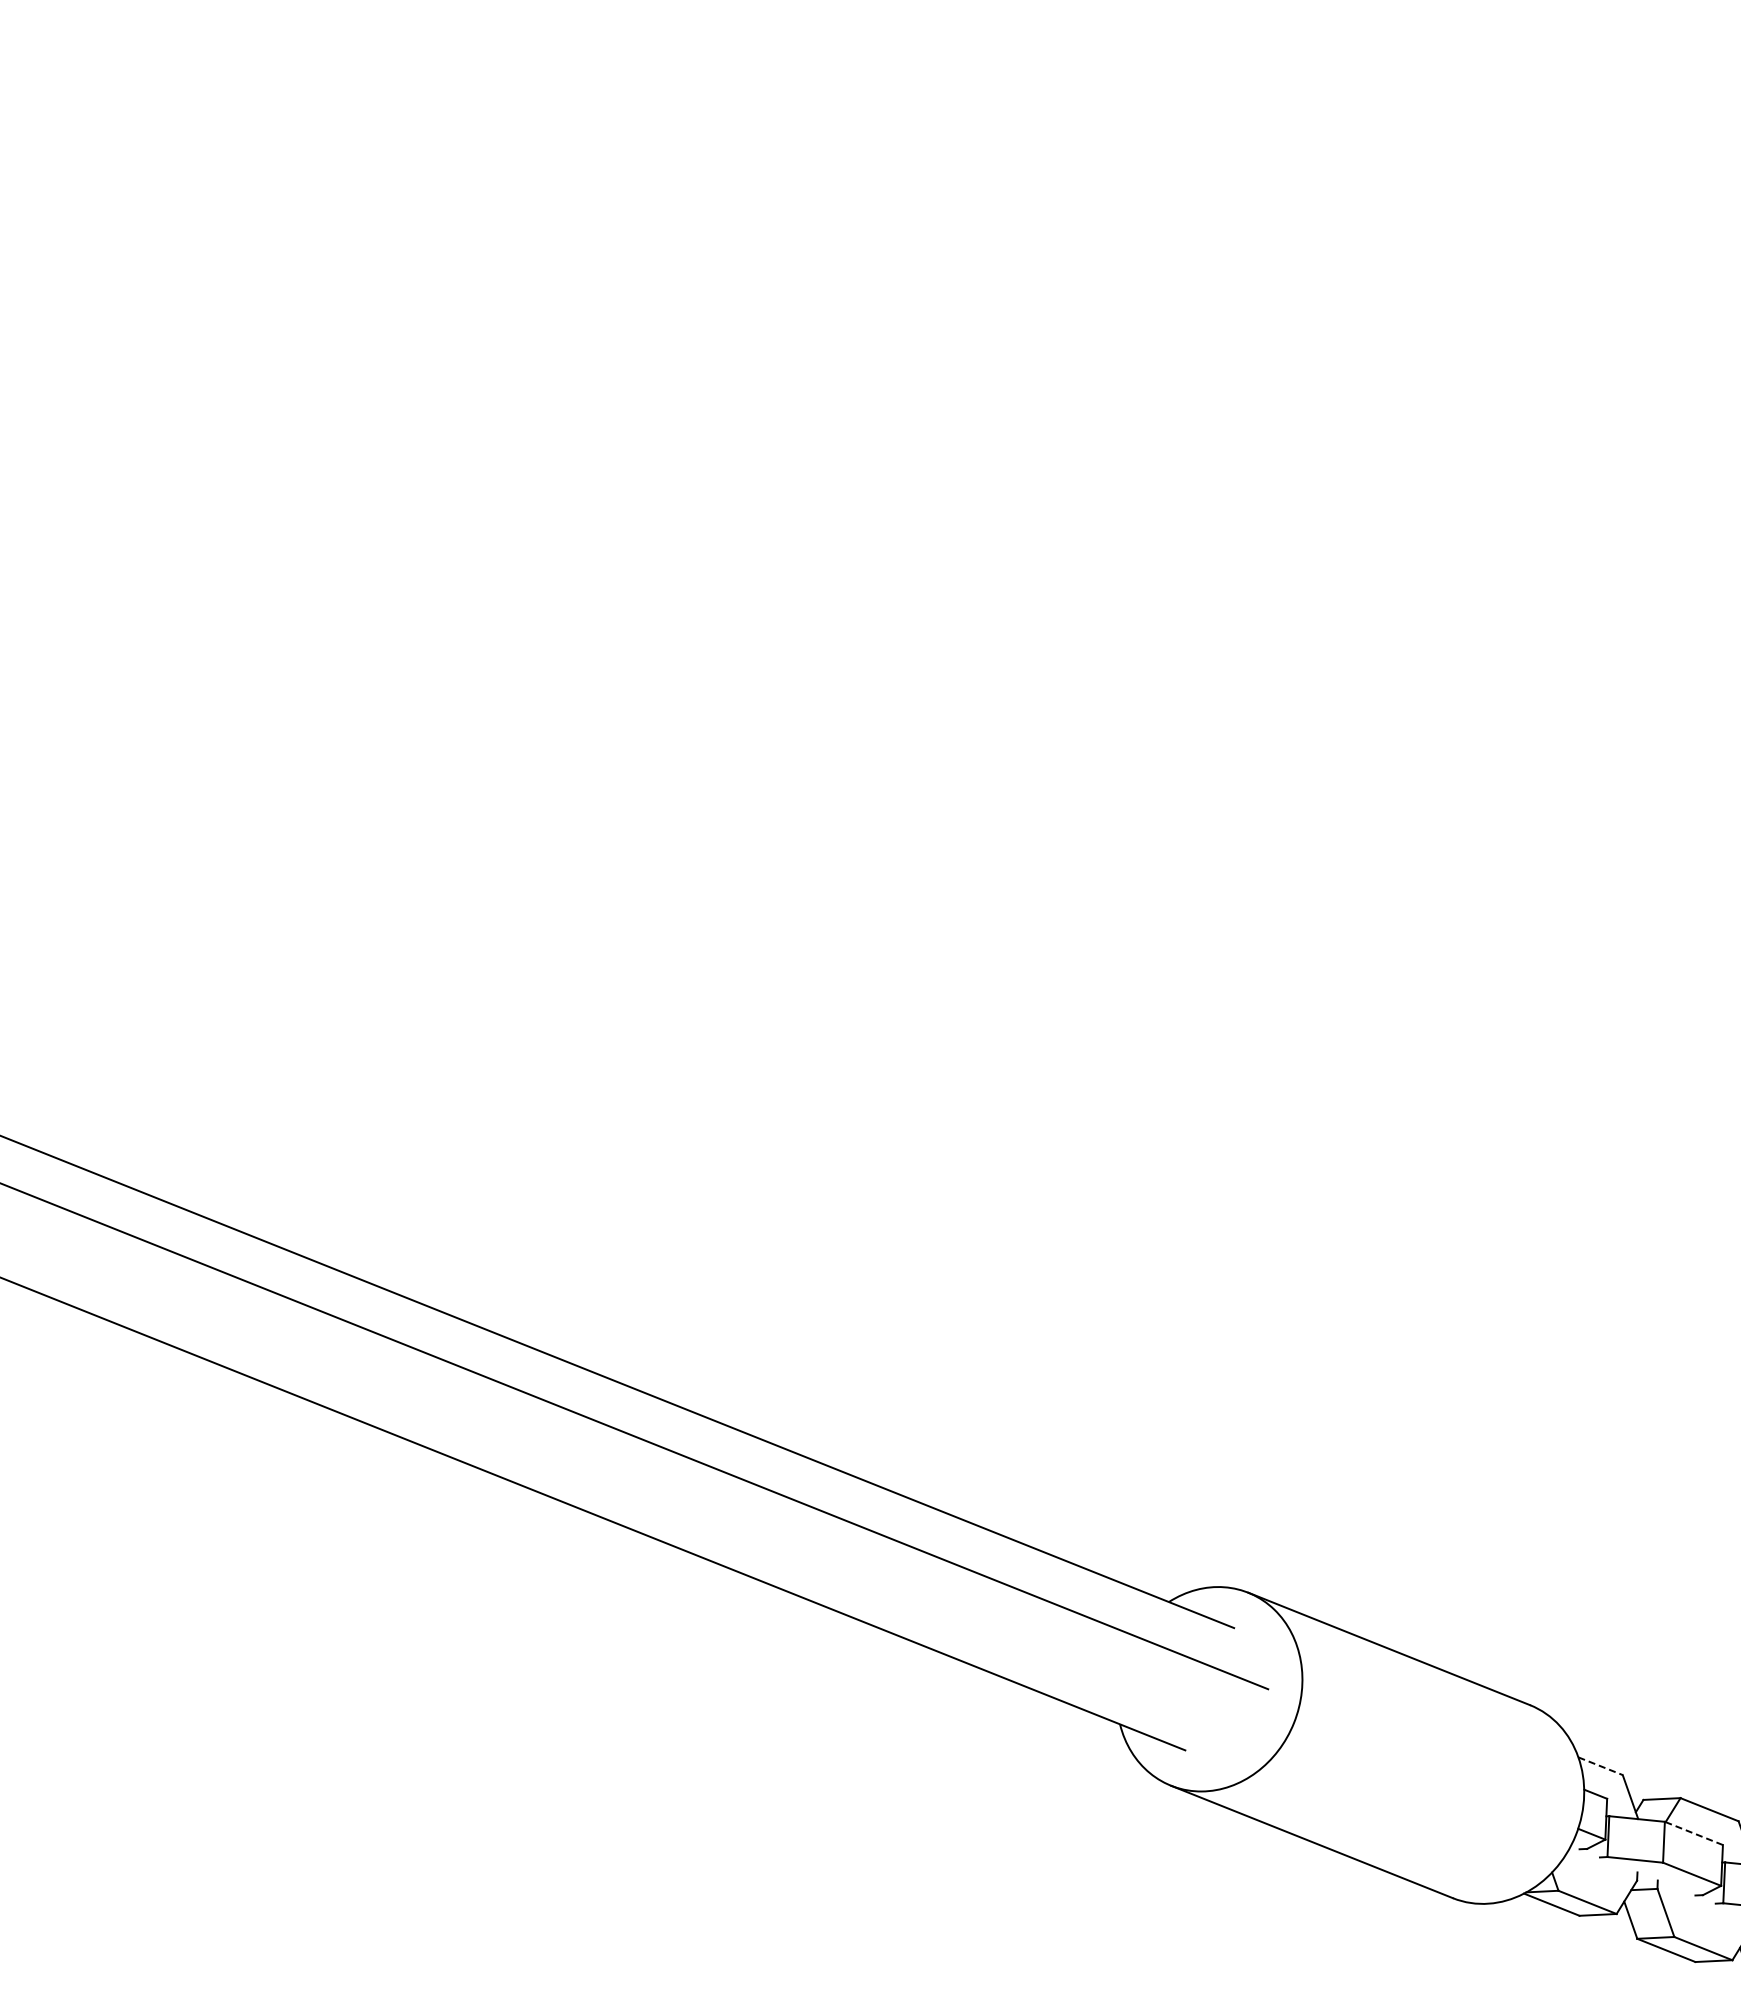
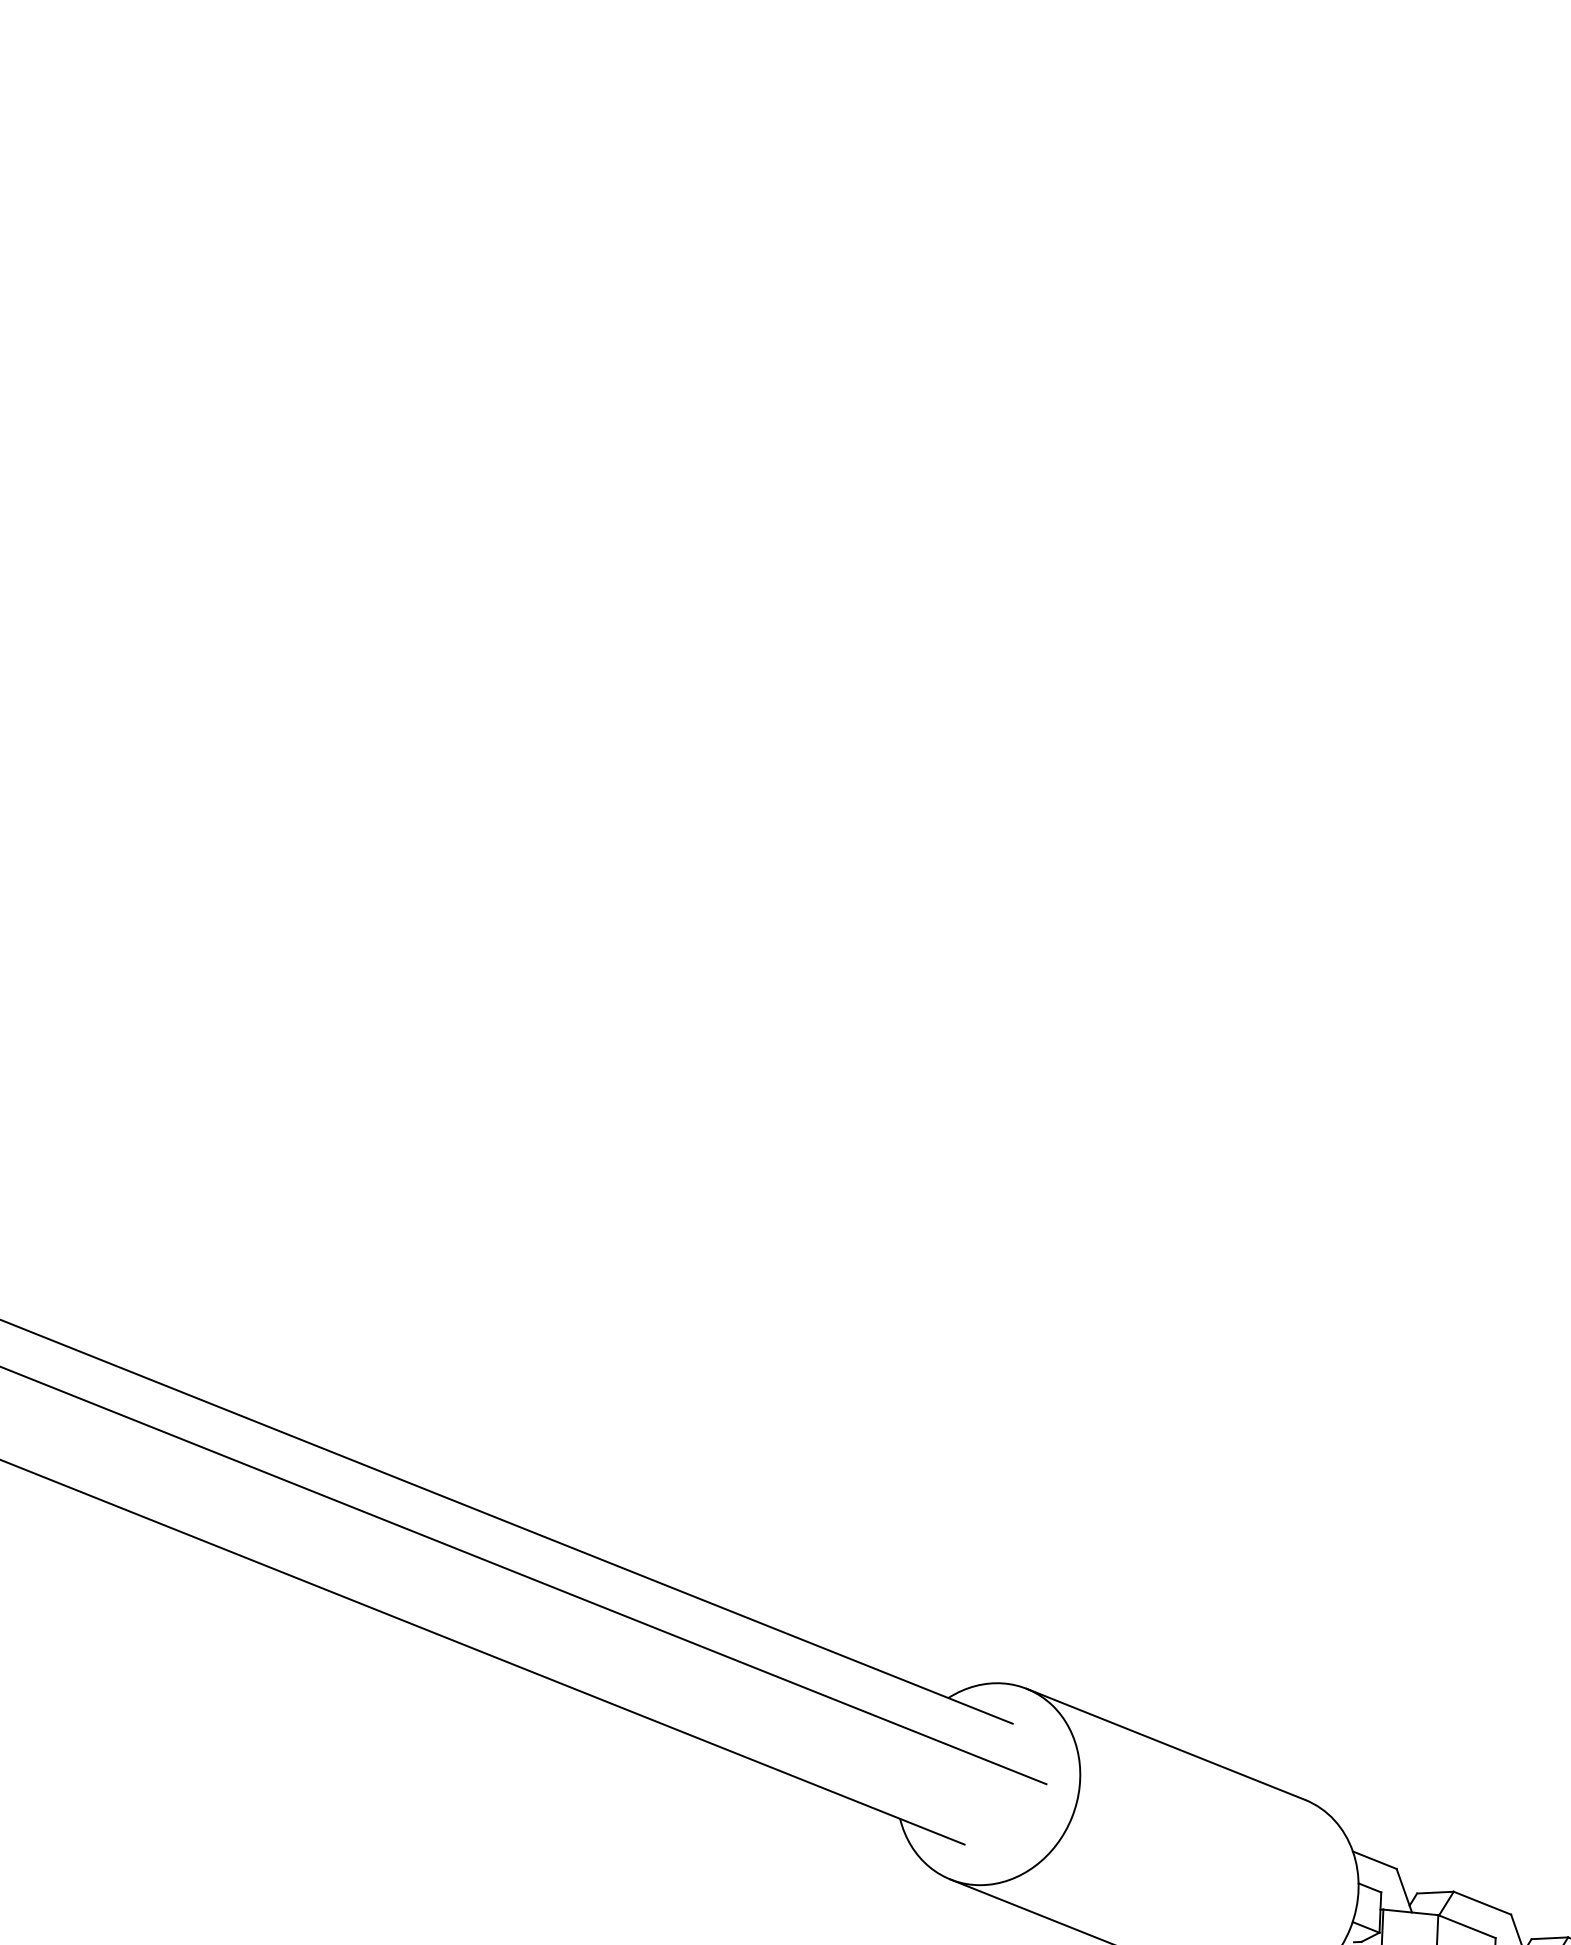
line: (1600, 1766) -> (1374, 1860), dashed -> solid
line: (1693, 1833) -> (1466, 1926), dashed -> solid

